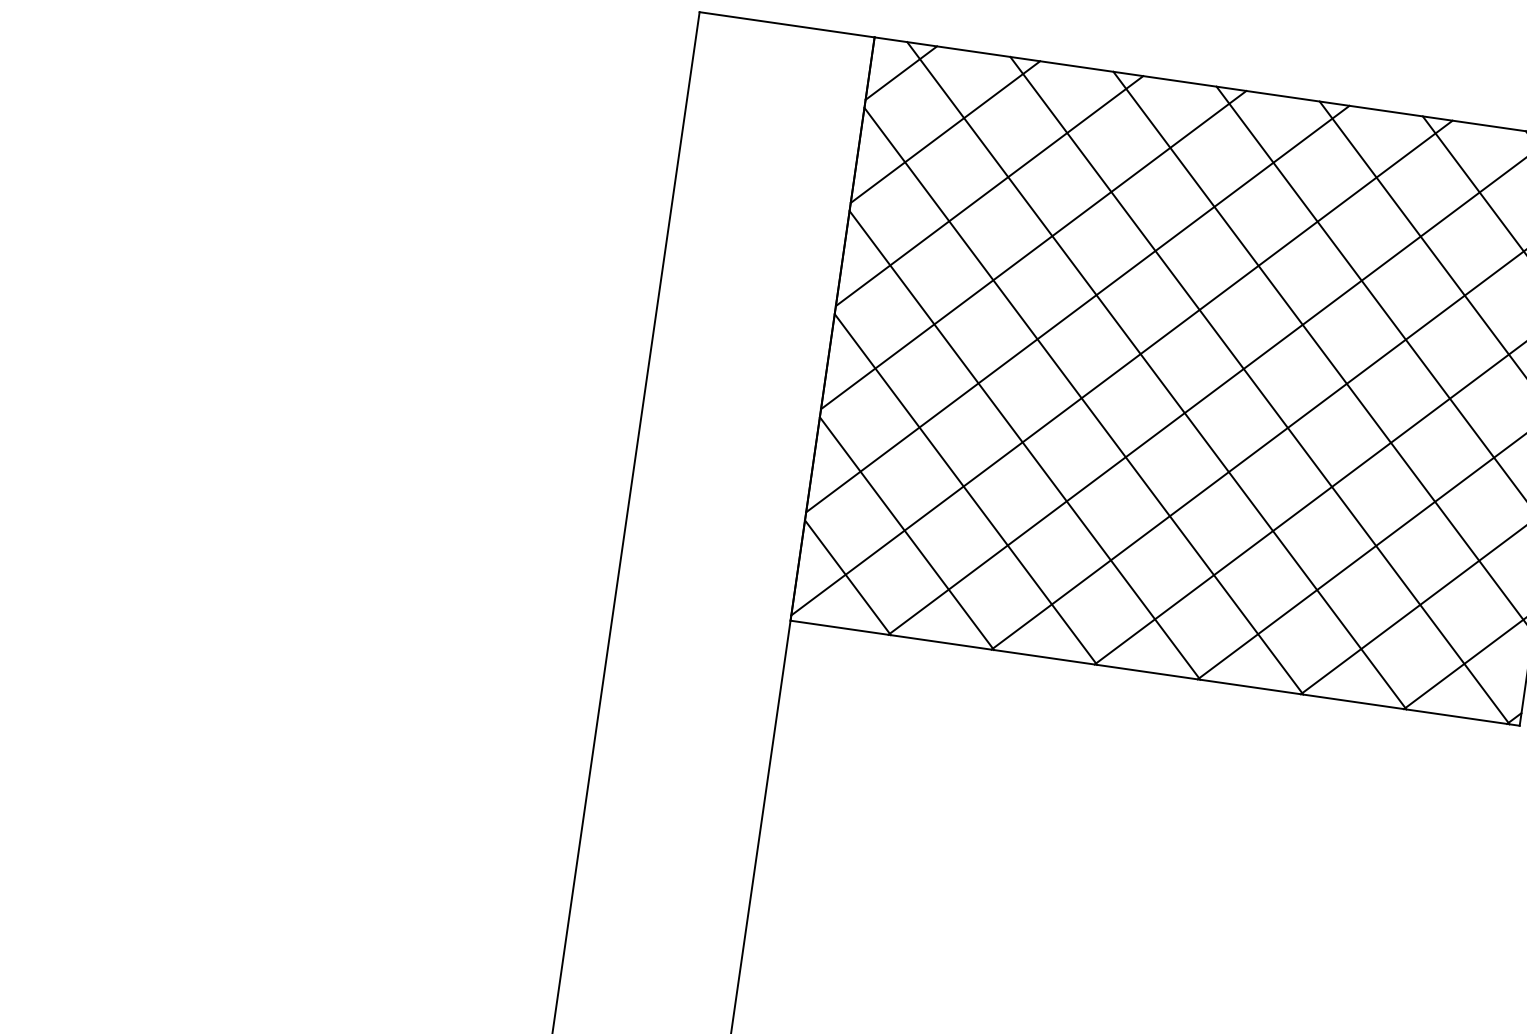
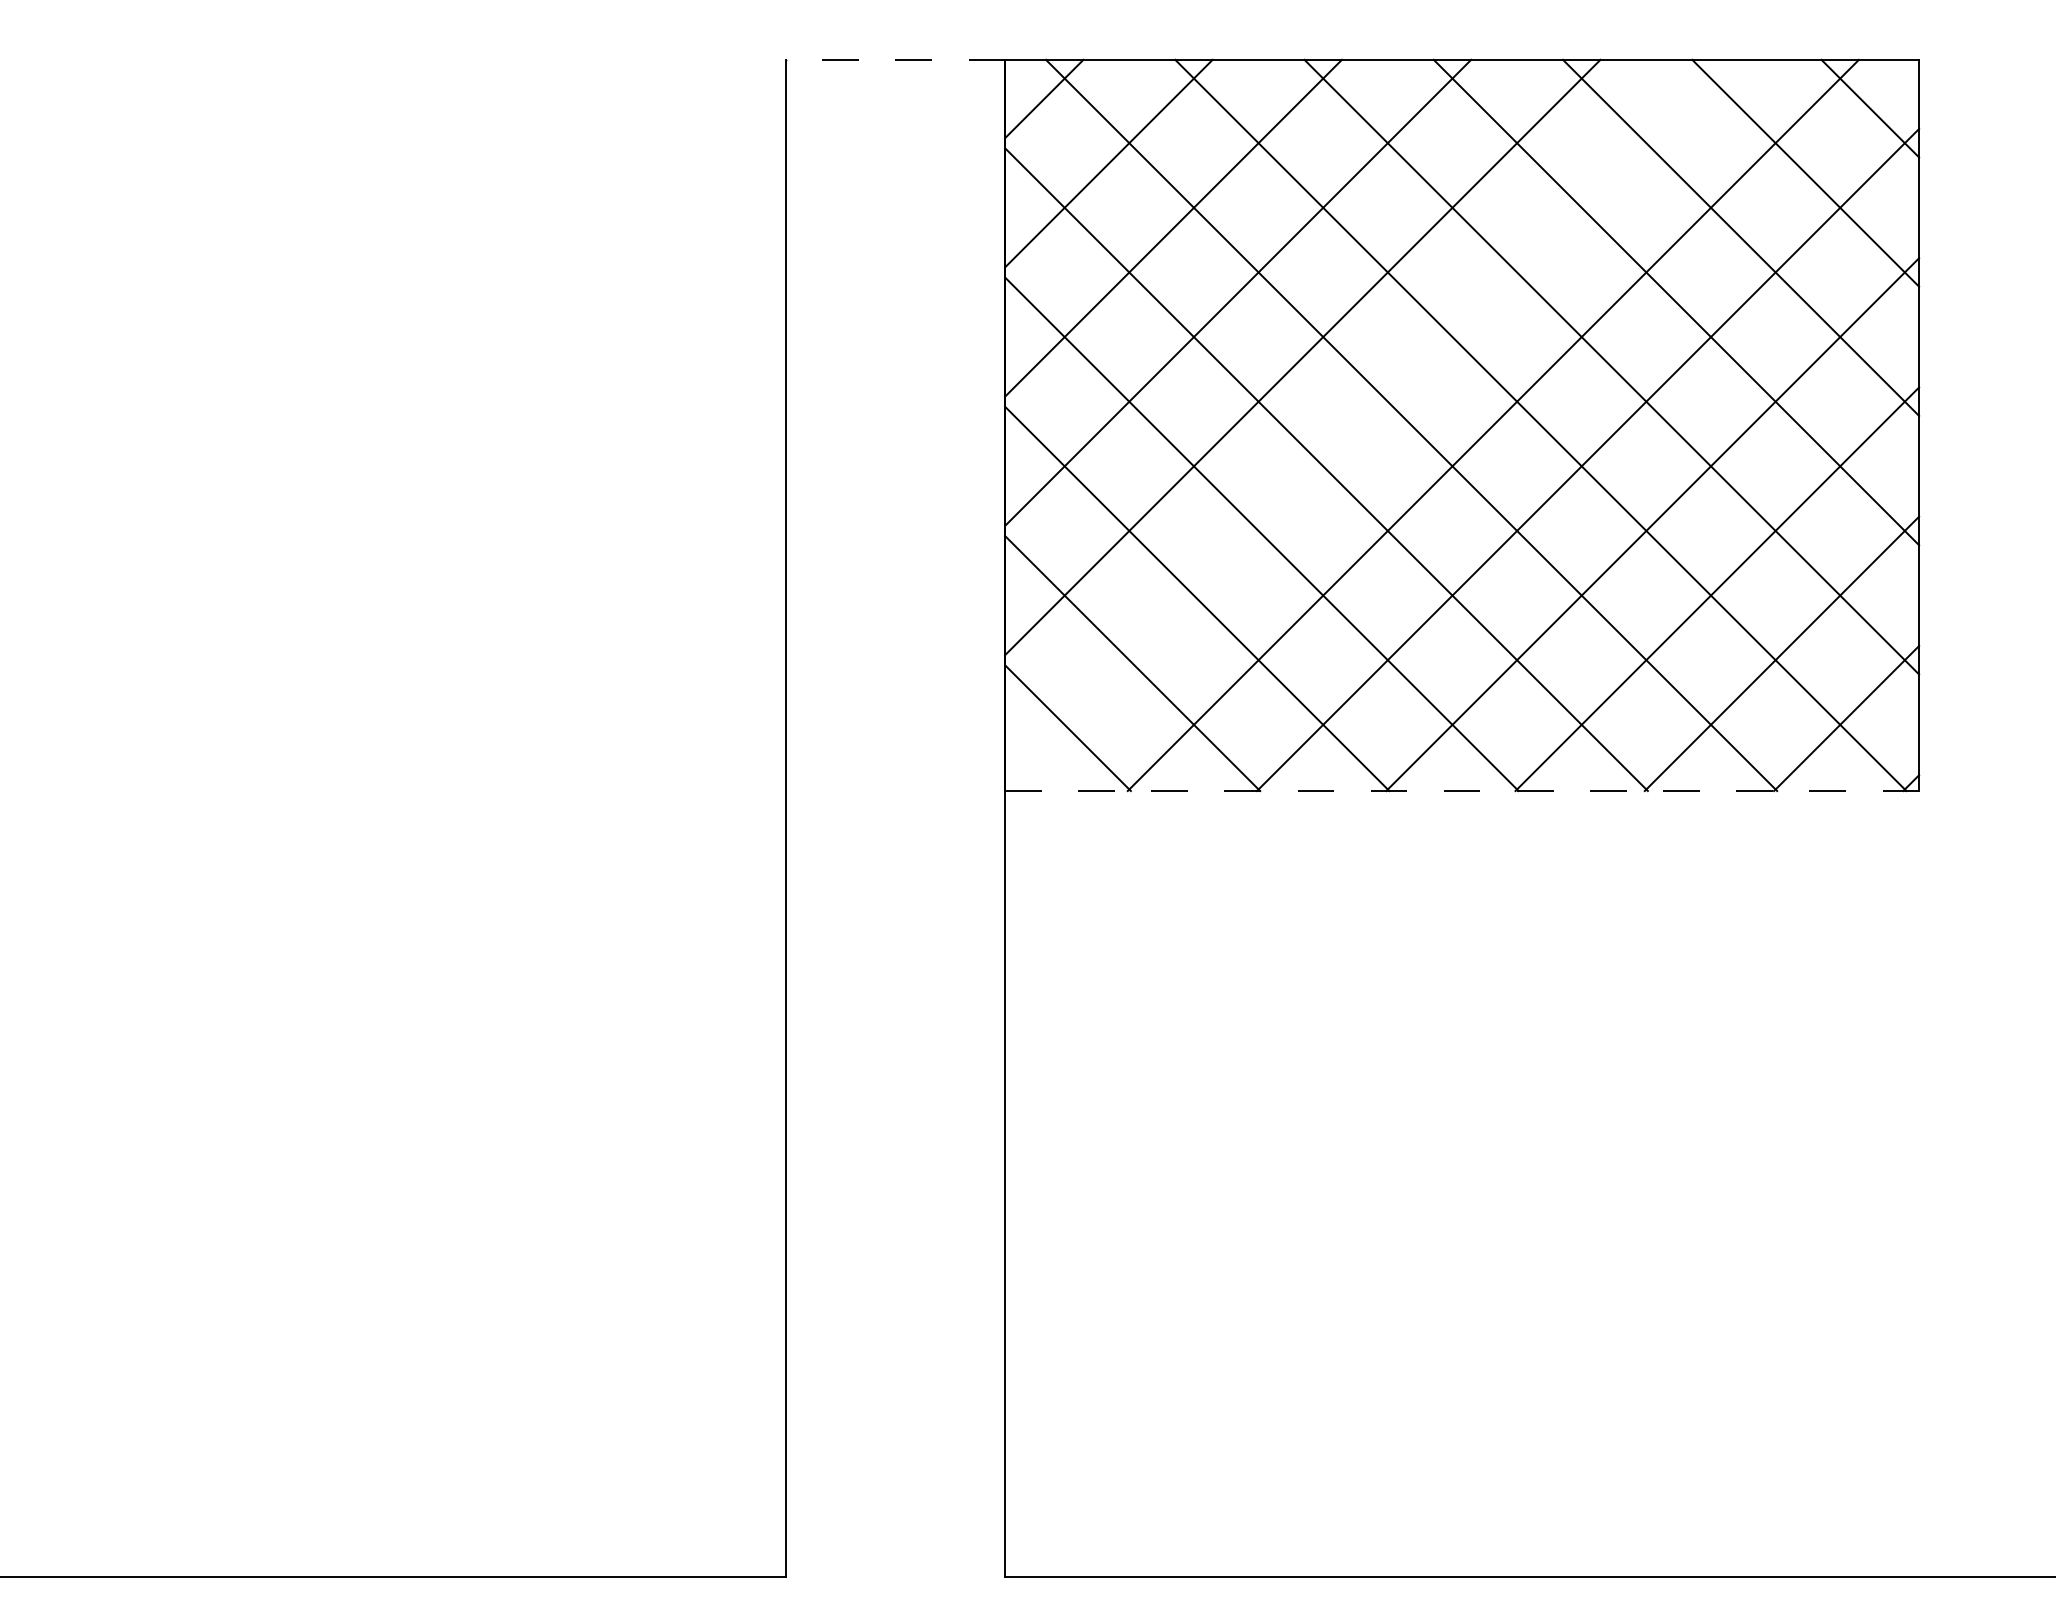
line: (787, 24) -> (895, 59), solid -> dashed
line: (1122, 367) -> (1367, 421), removed
line: (1155, 673) -> (1462, 791), solid -> dashed

